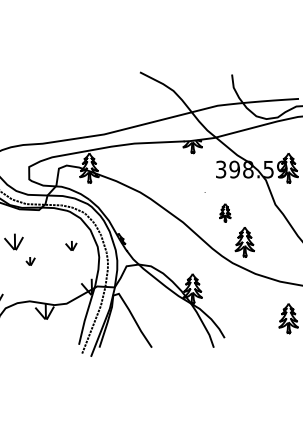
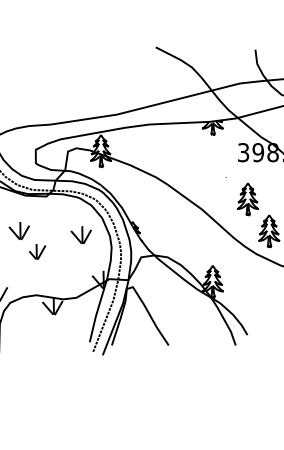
part: (225, 212) -> (248, 199), size x1.67
part: (71, 245) -> (81, 234), size x1.67
part: (30, 261) -> (37, 252), size x1.67

